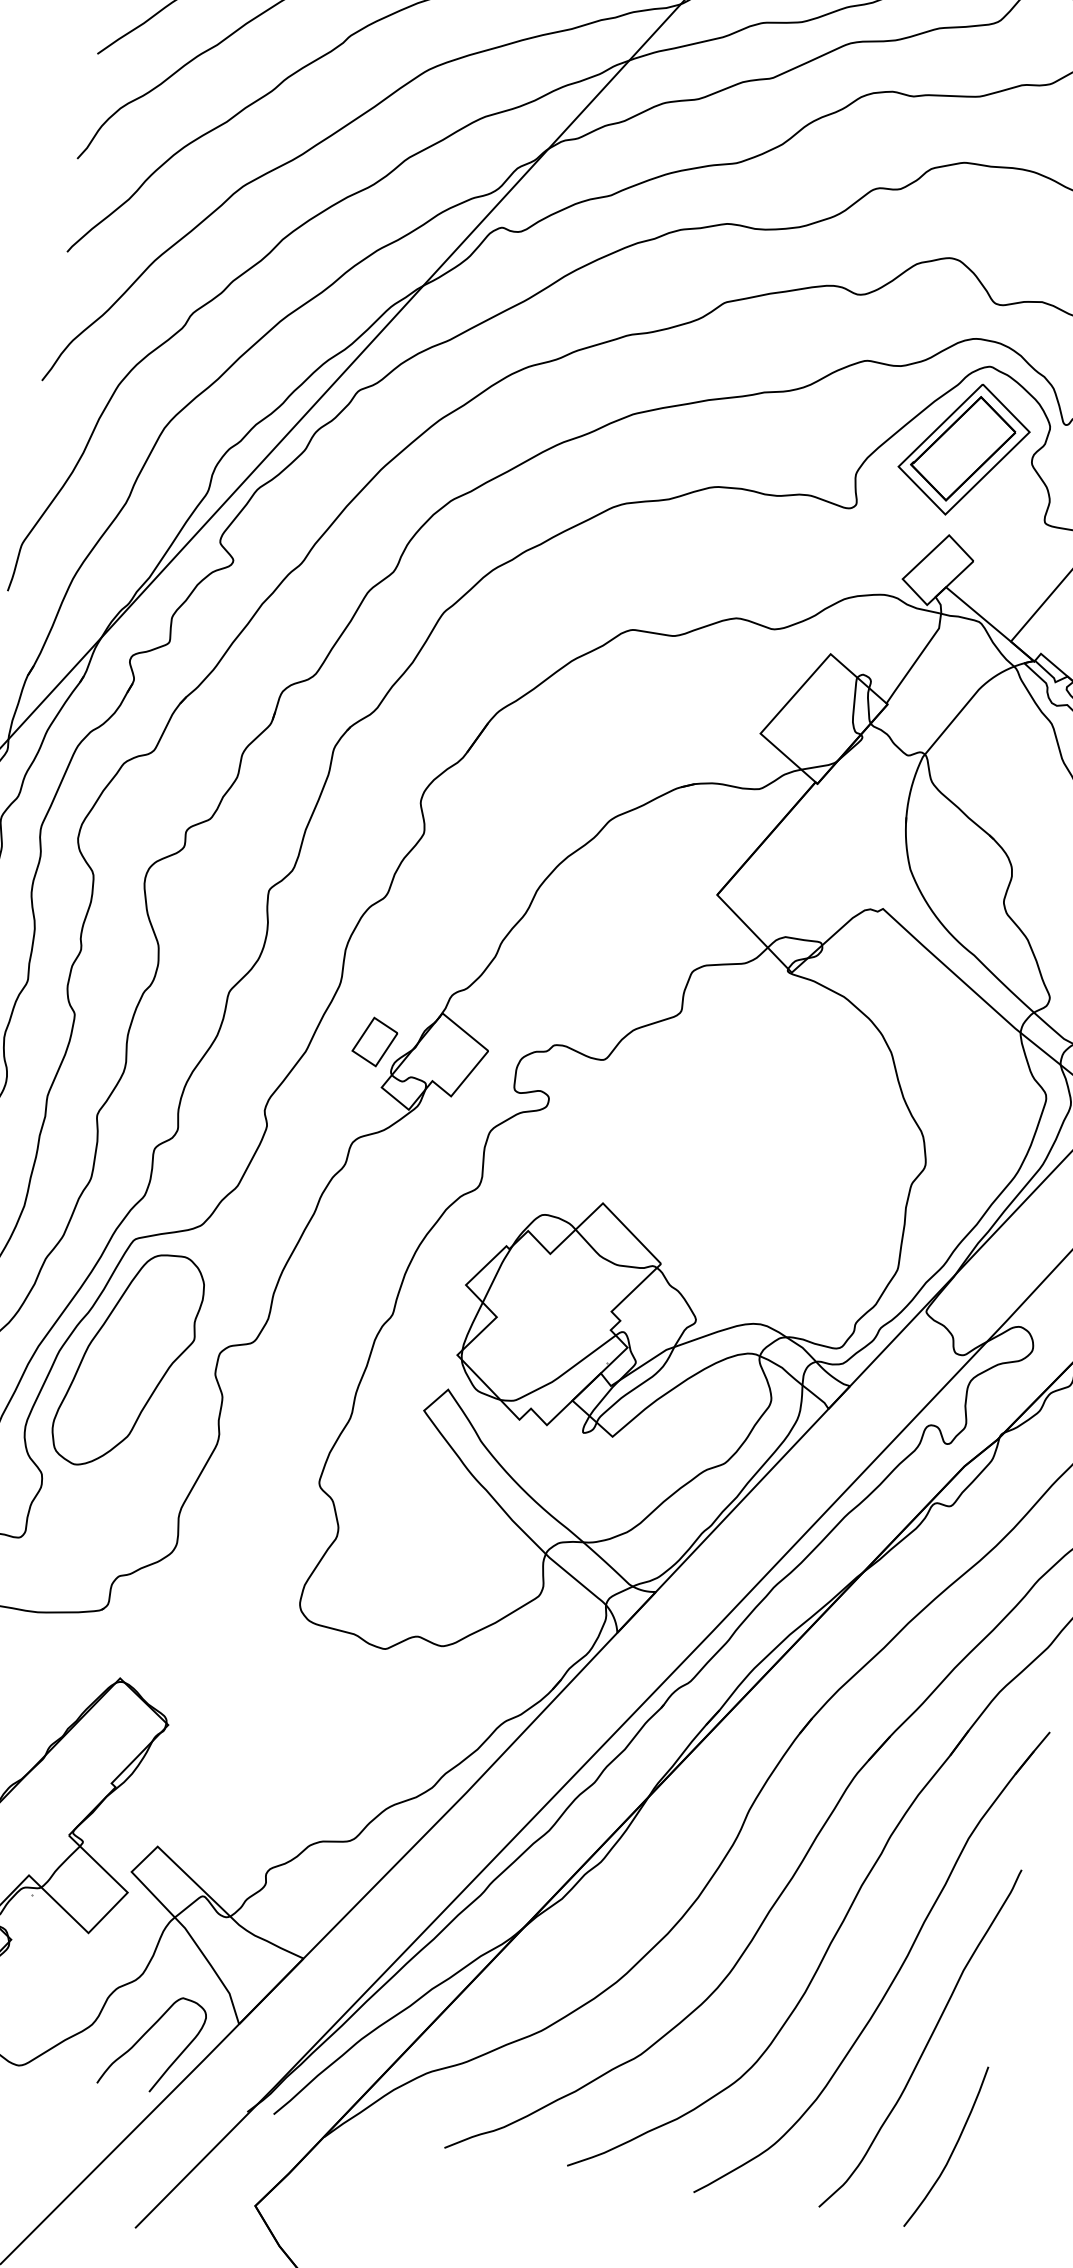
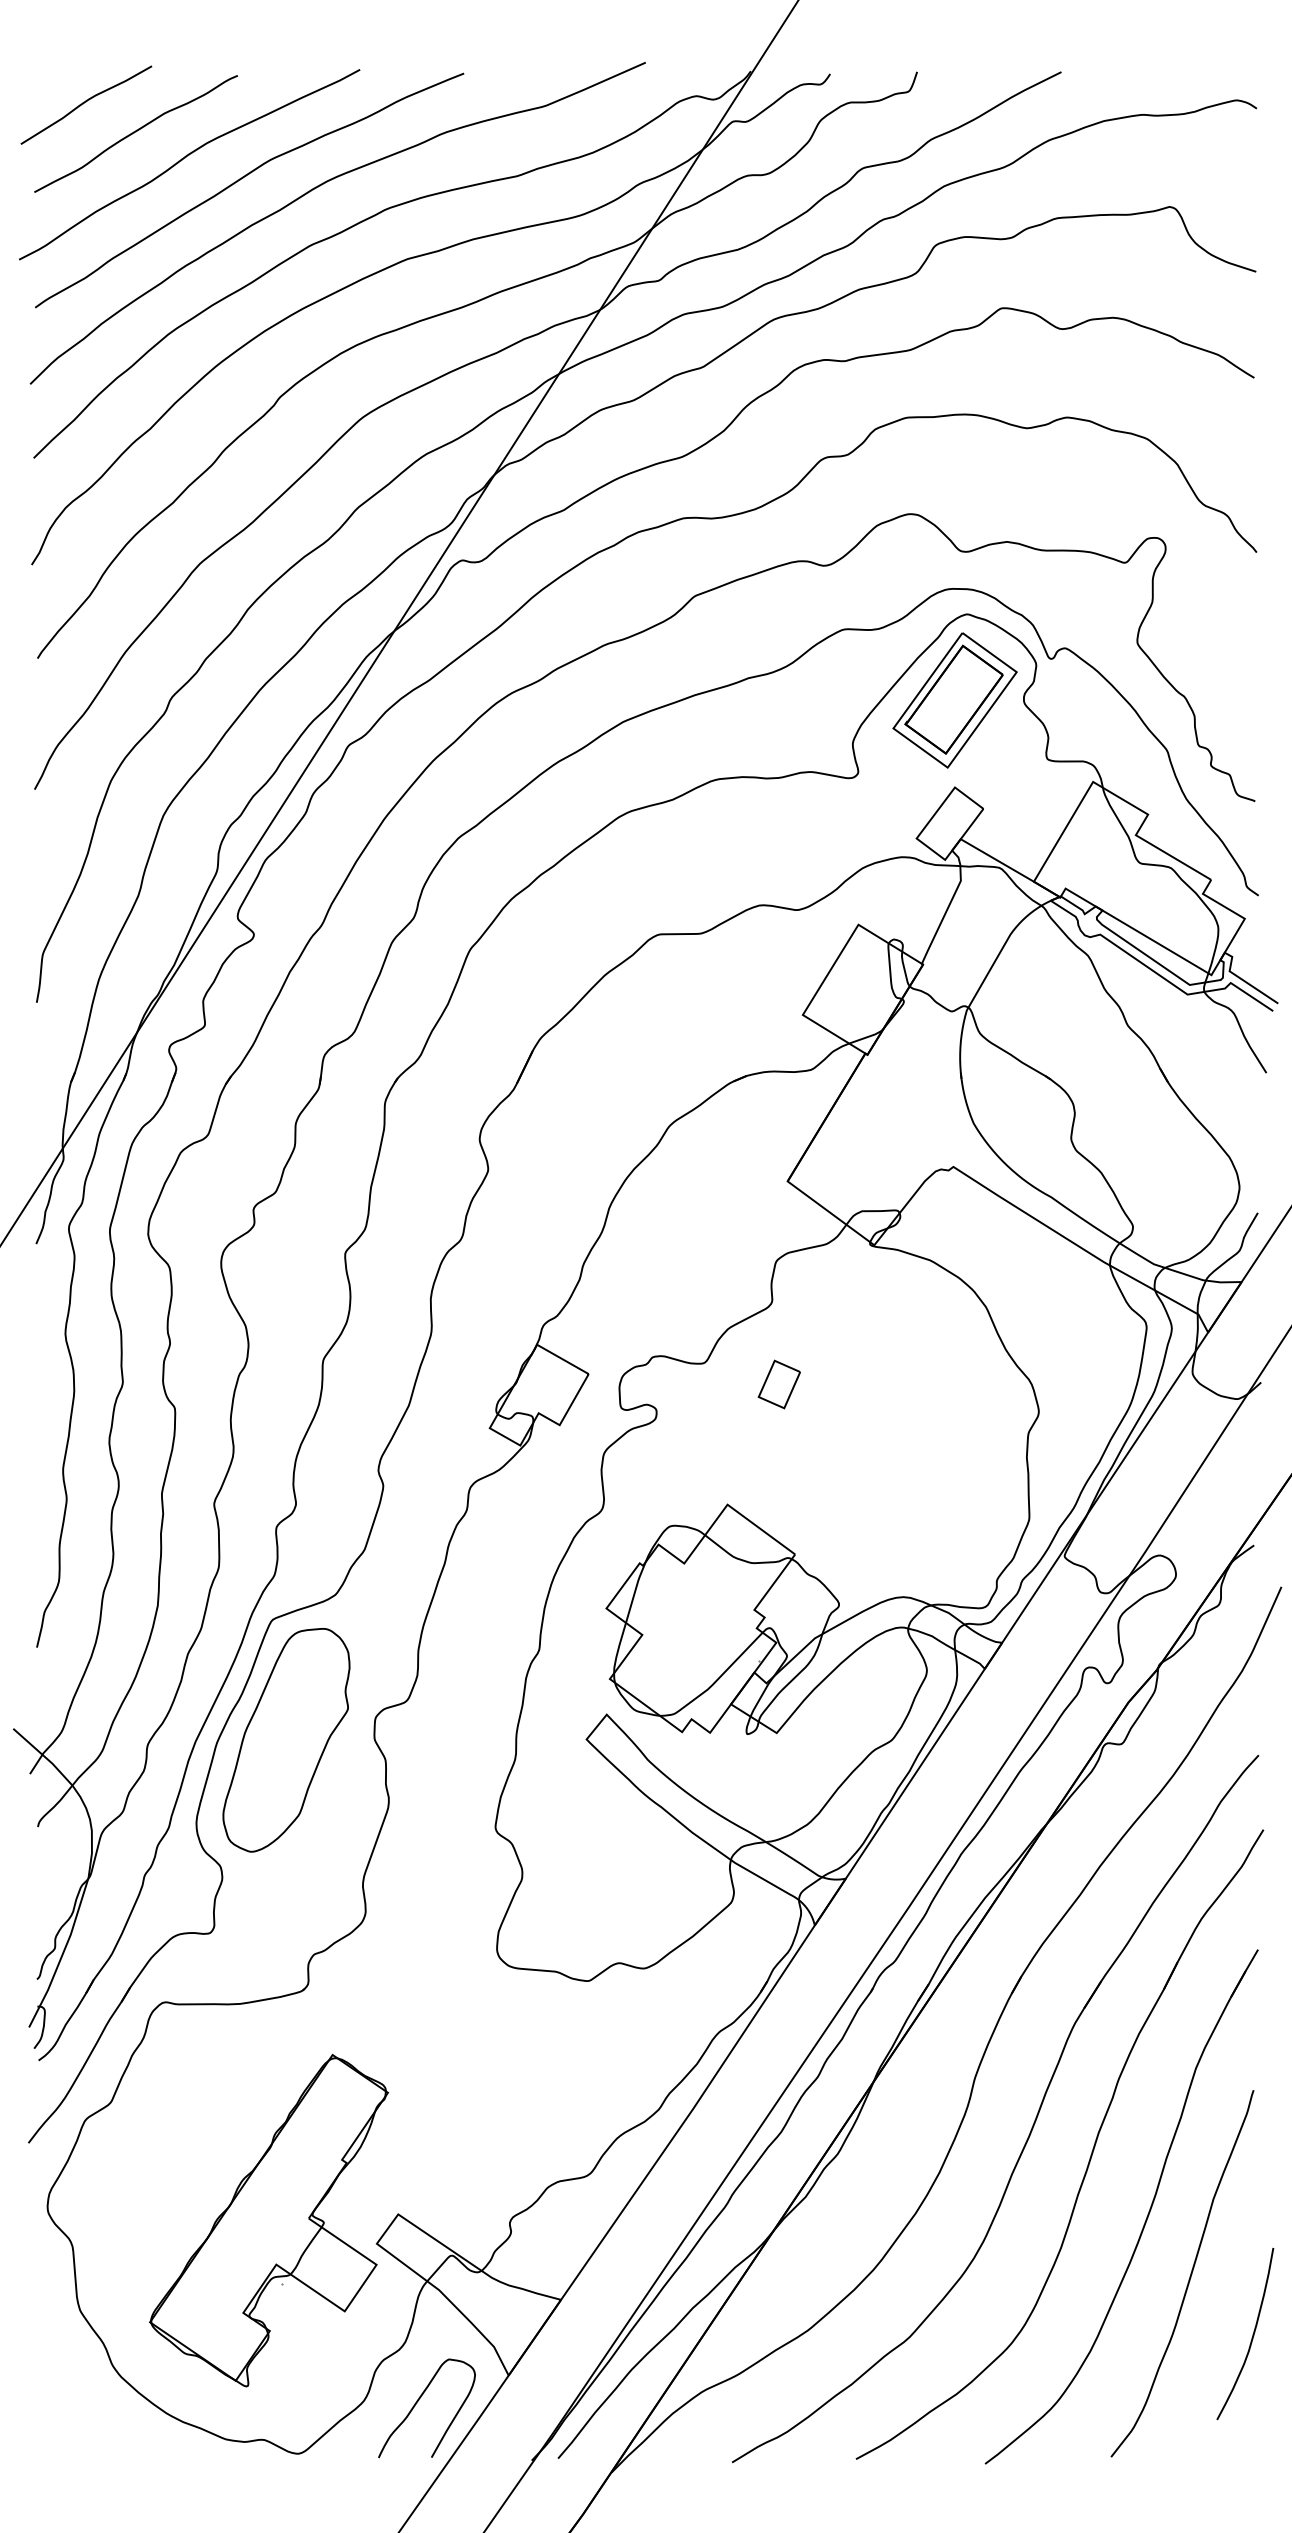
part: (374, 1041) -> (778, 1384), moved
curve: (951, 2151) -> (1251, 2337), moved

